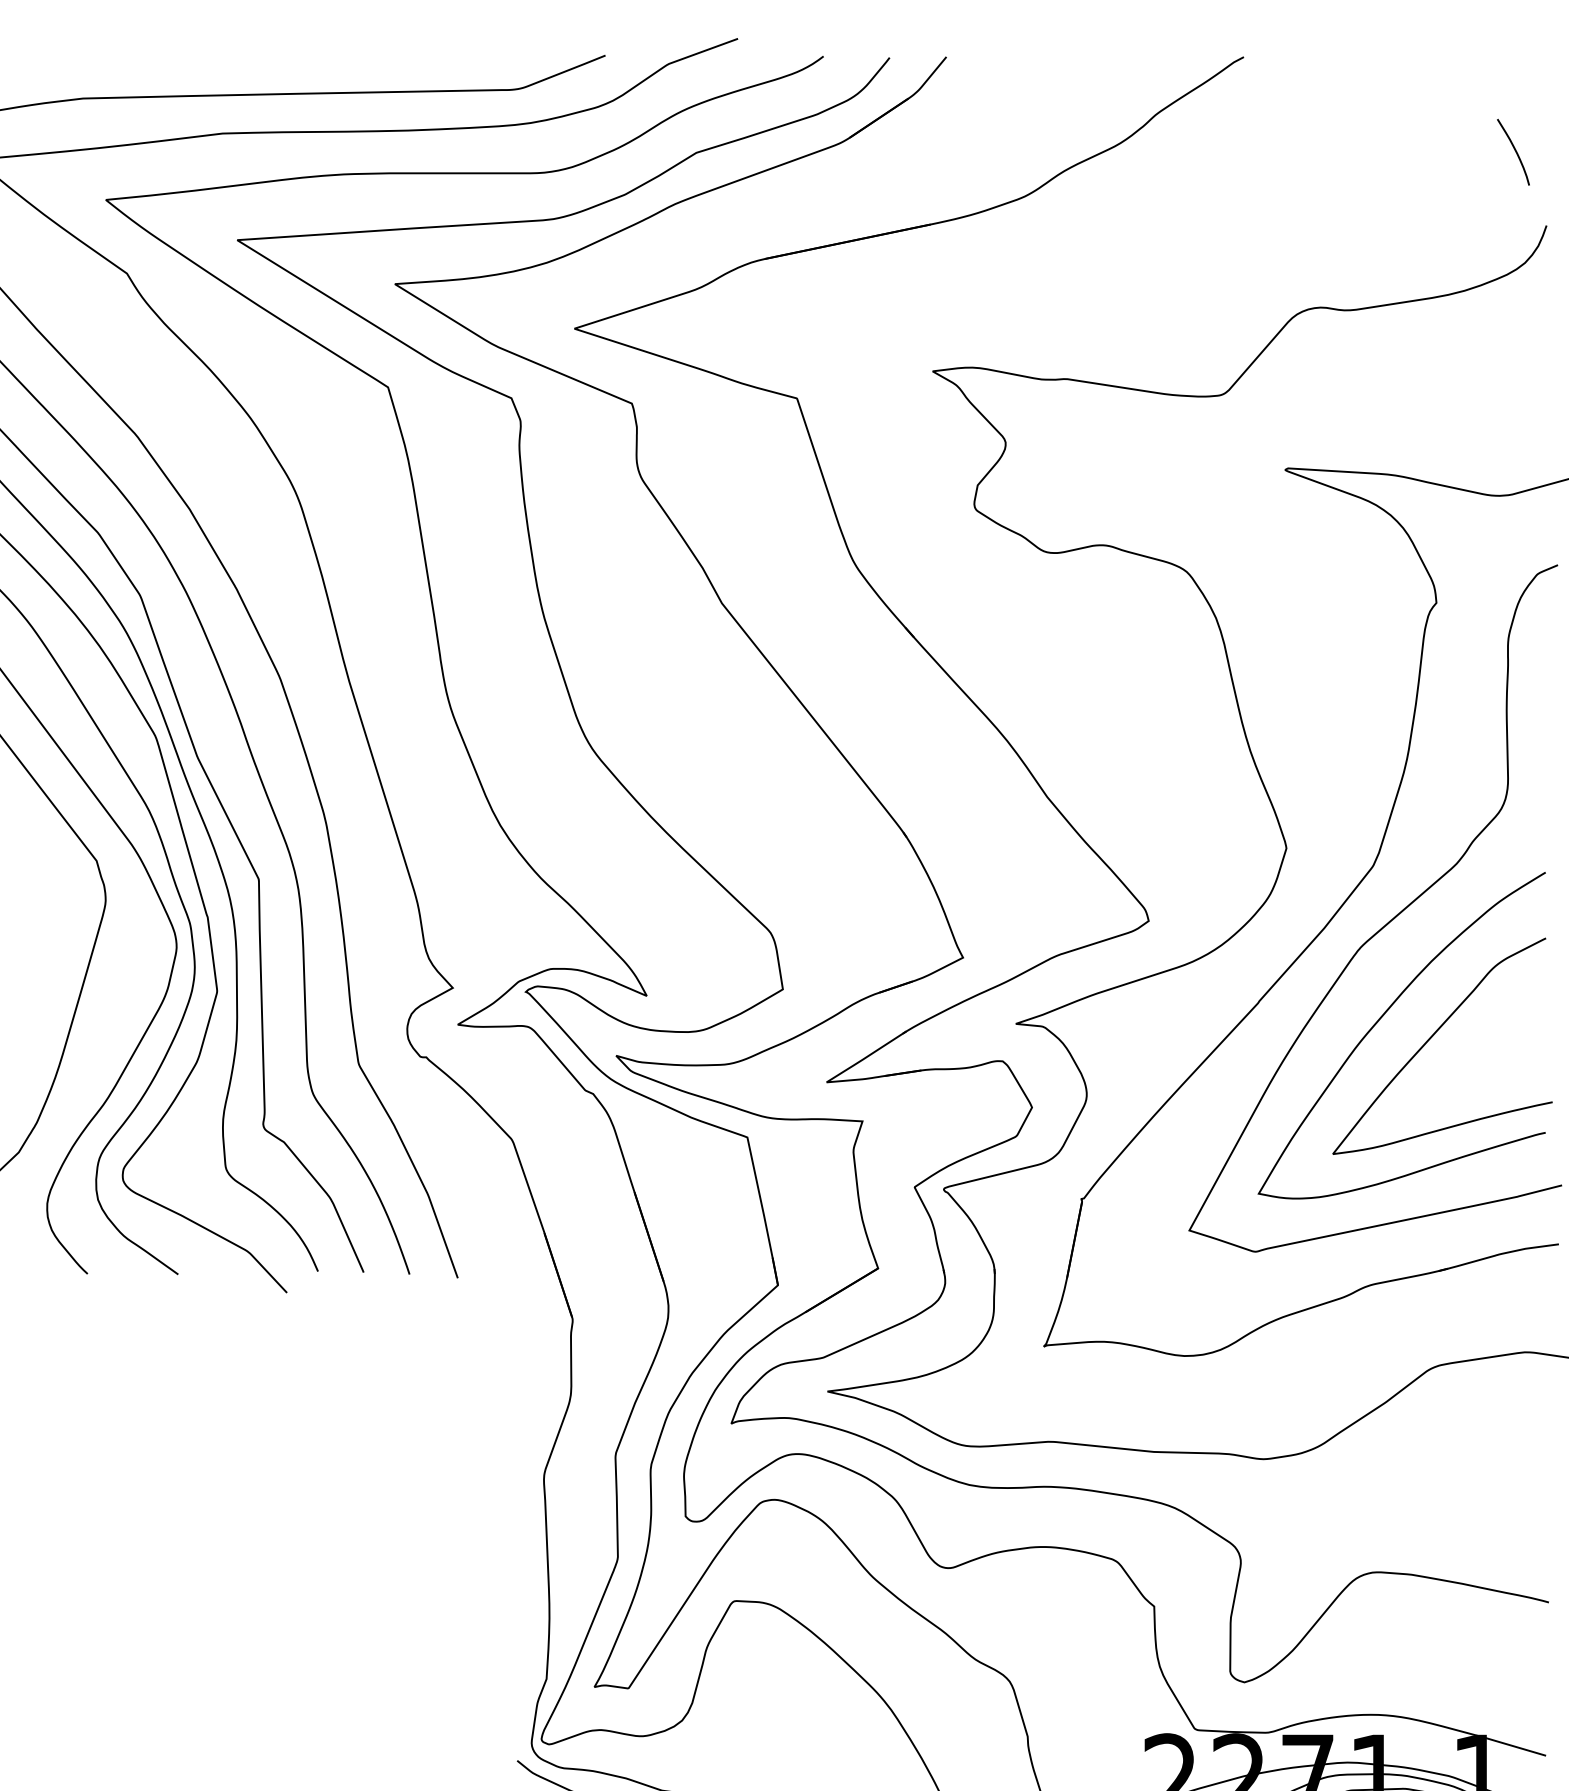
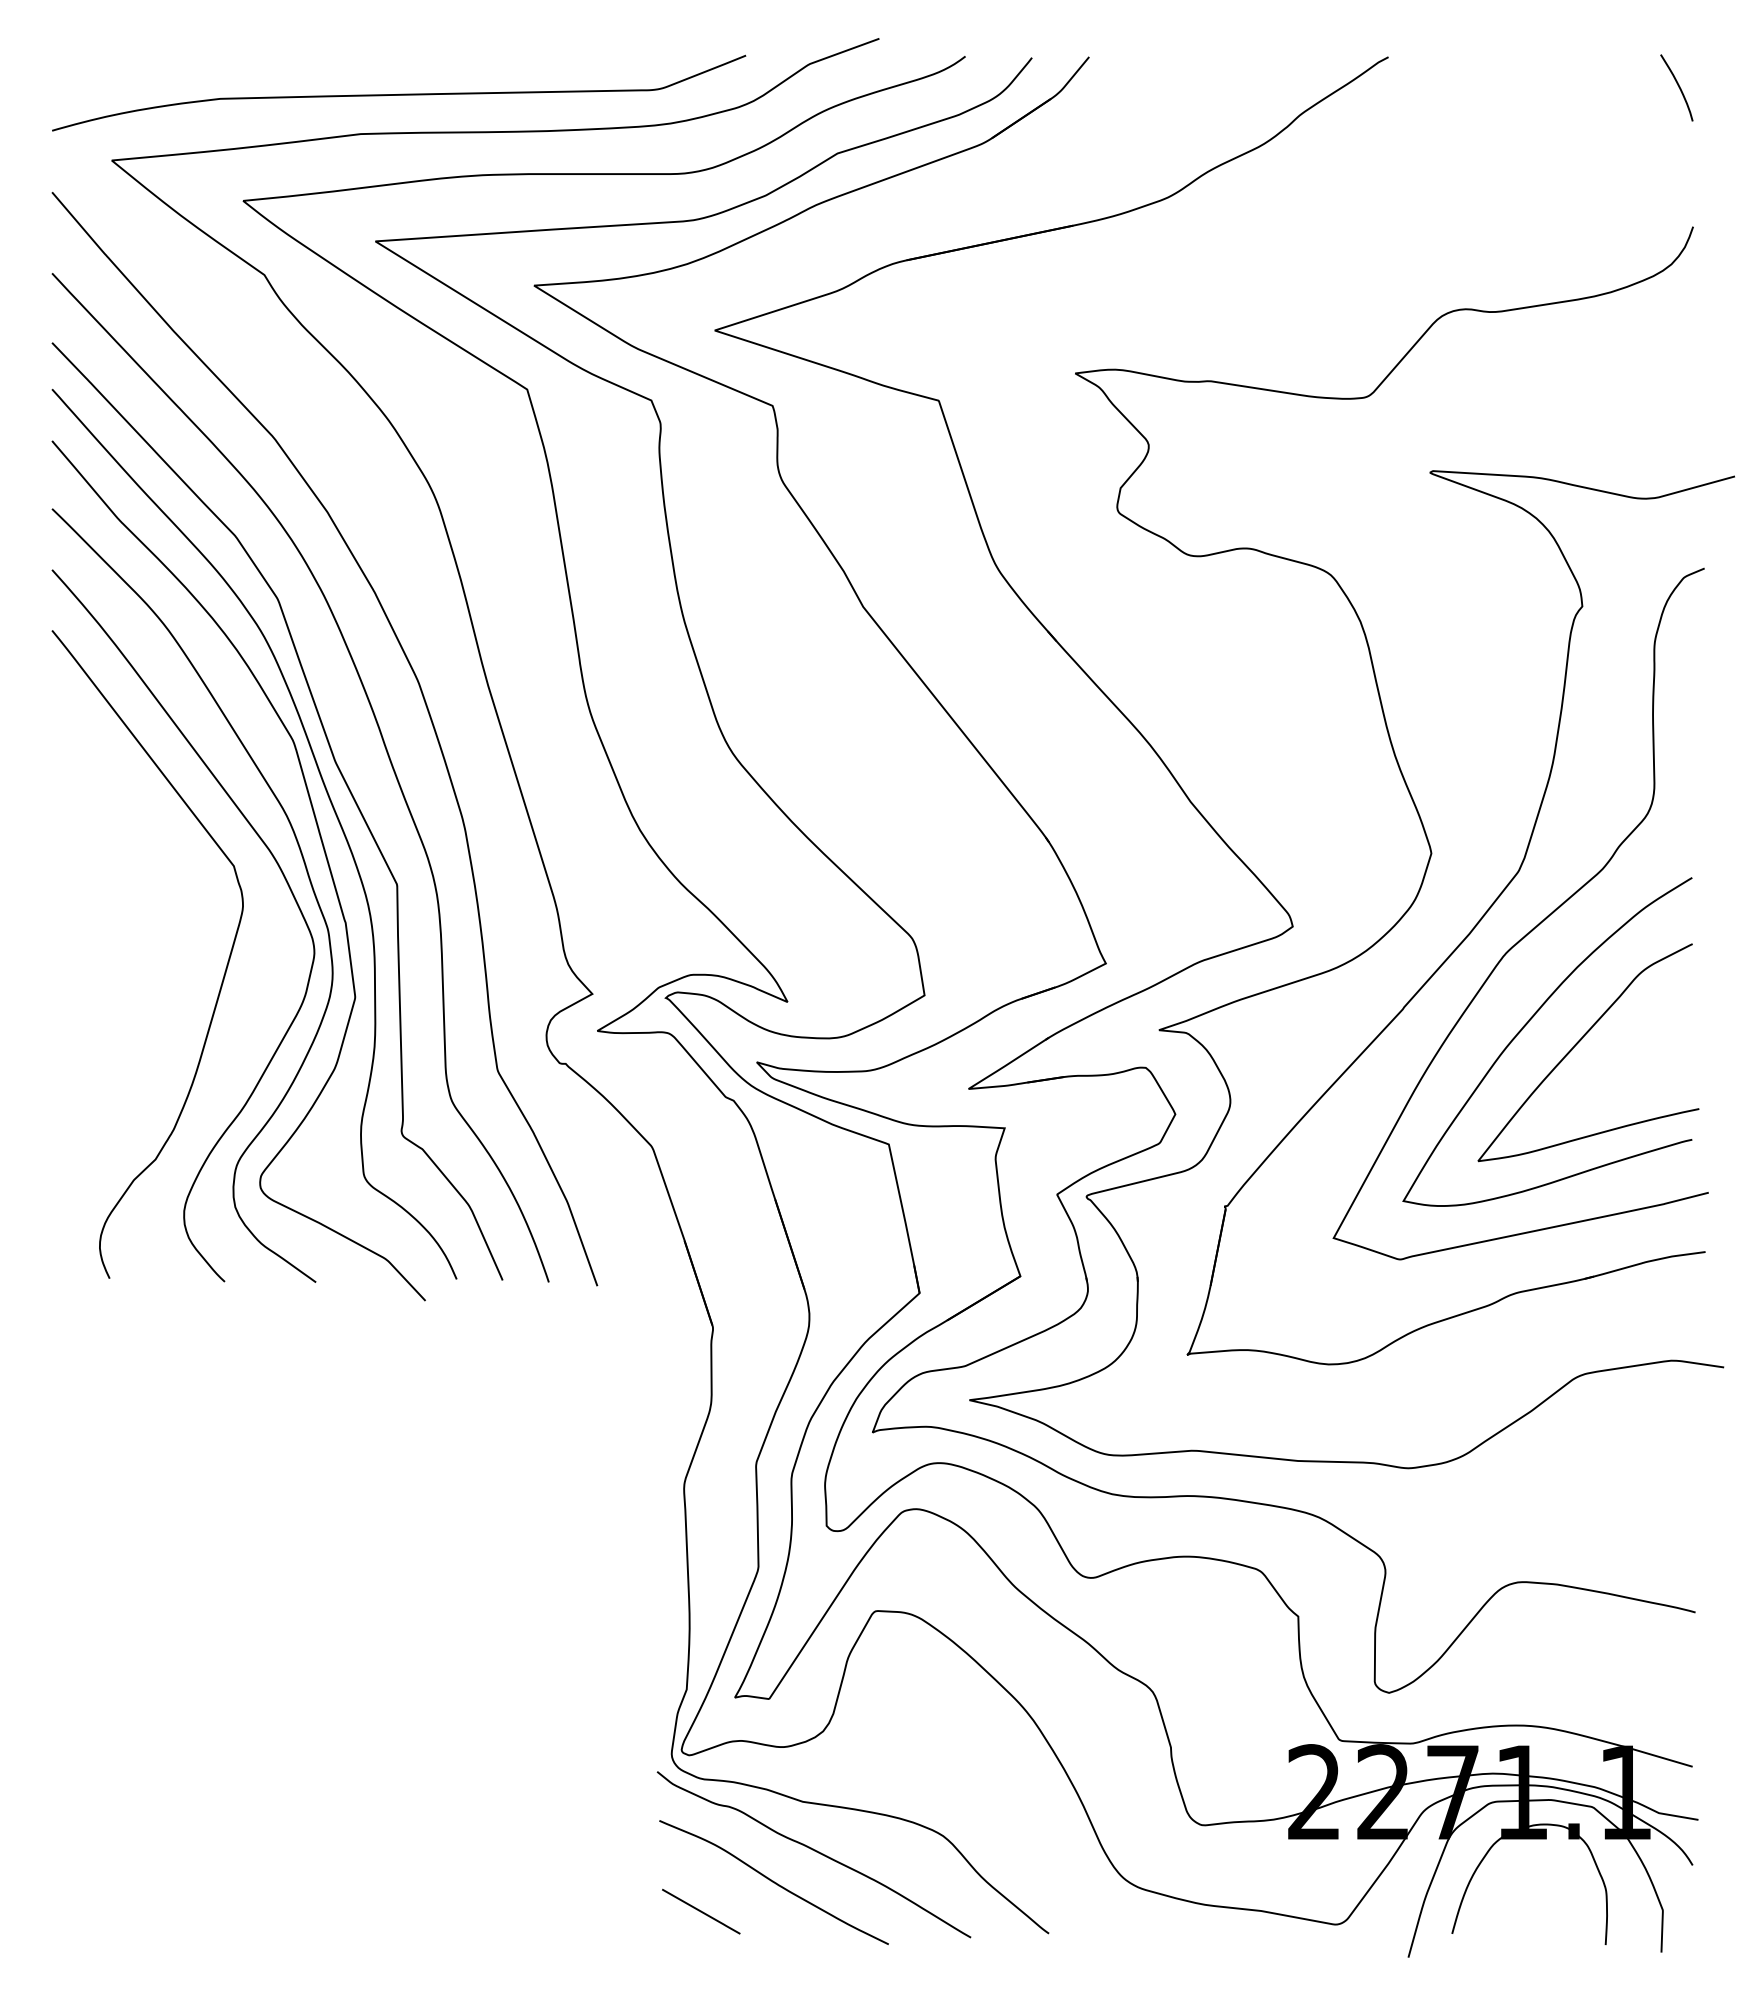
curve: (1515, 151) -> (1678, 87), moved

